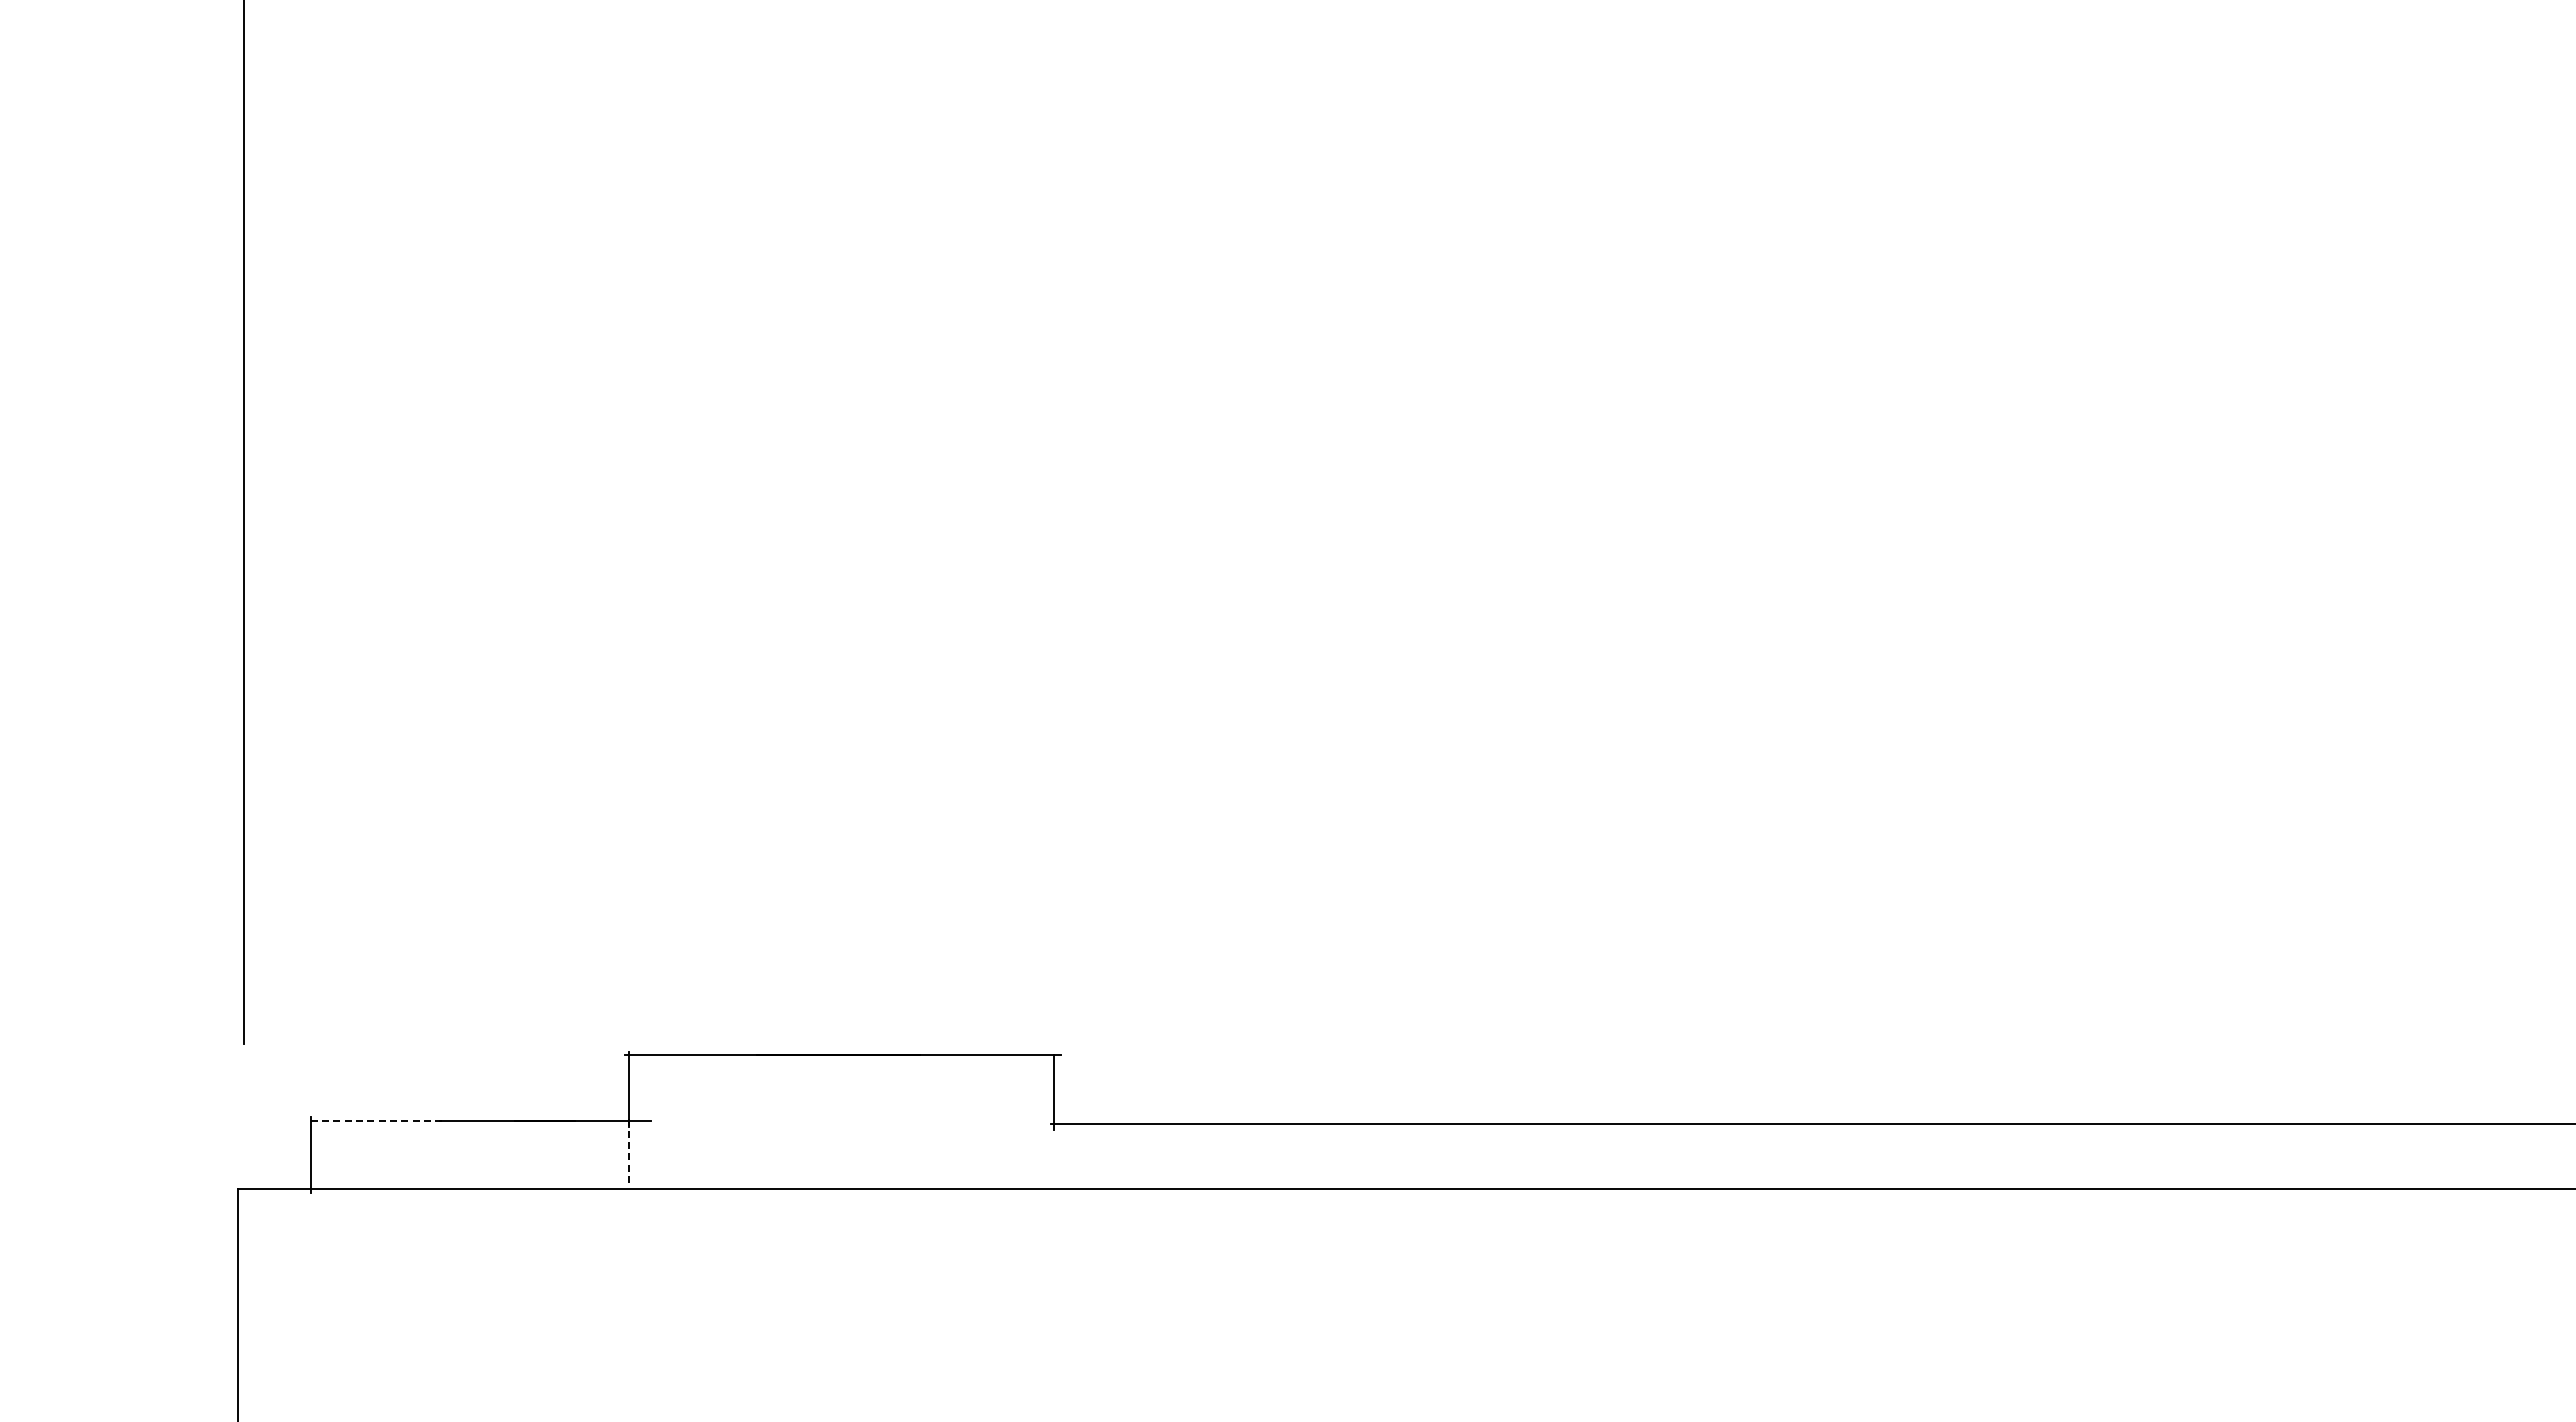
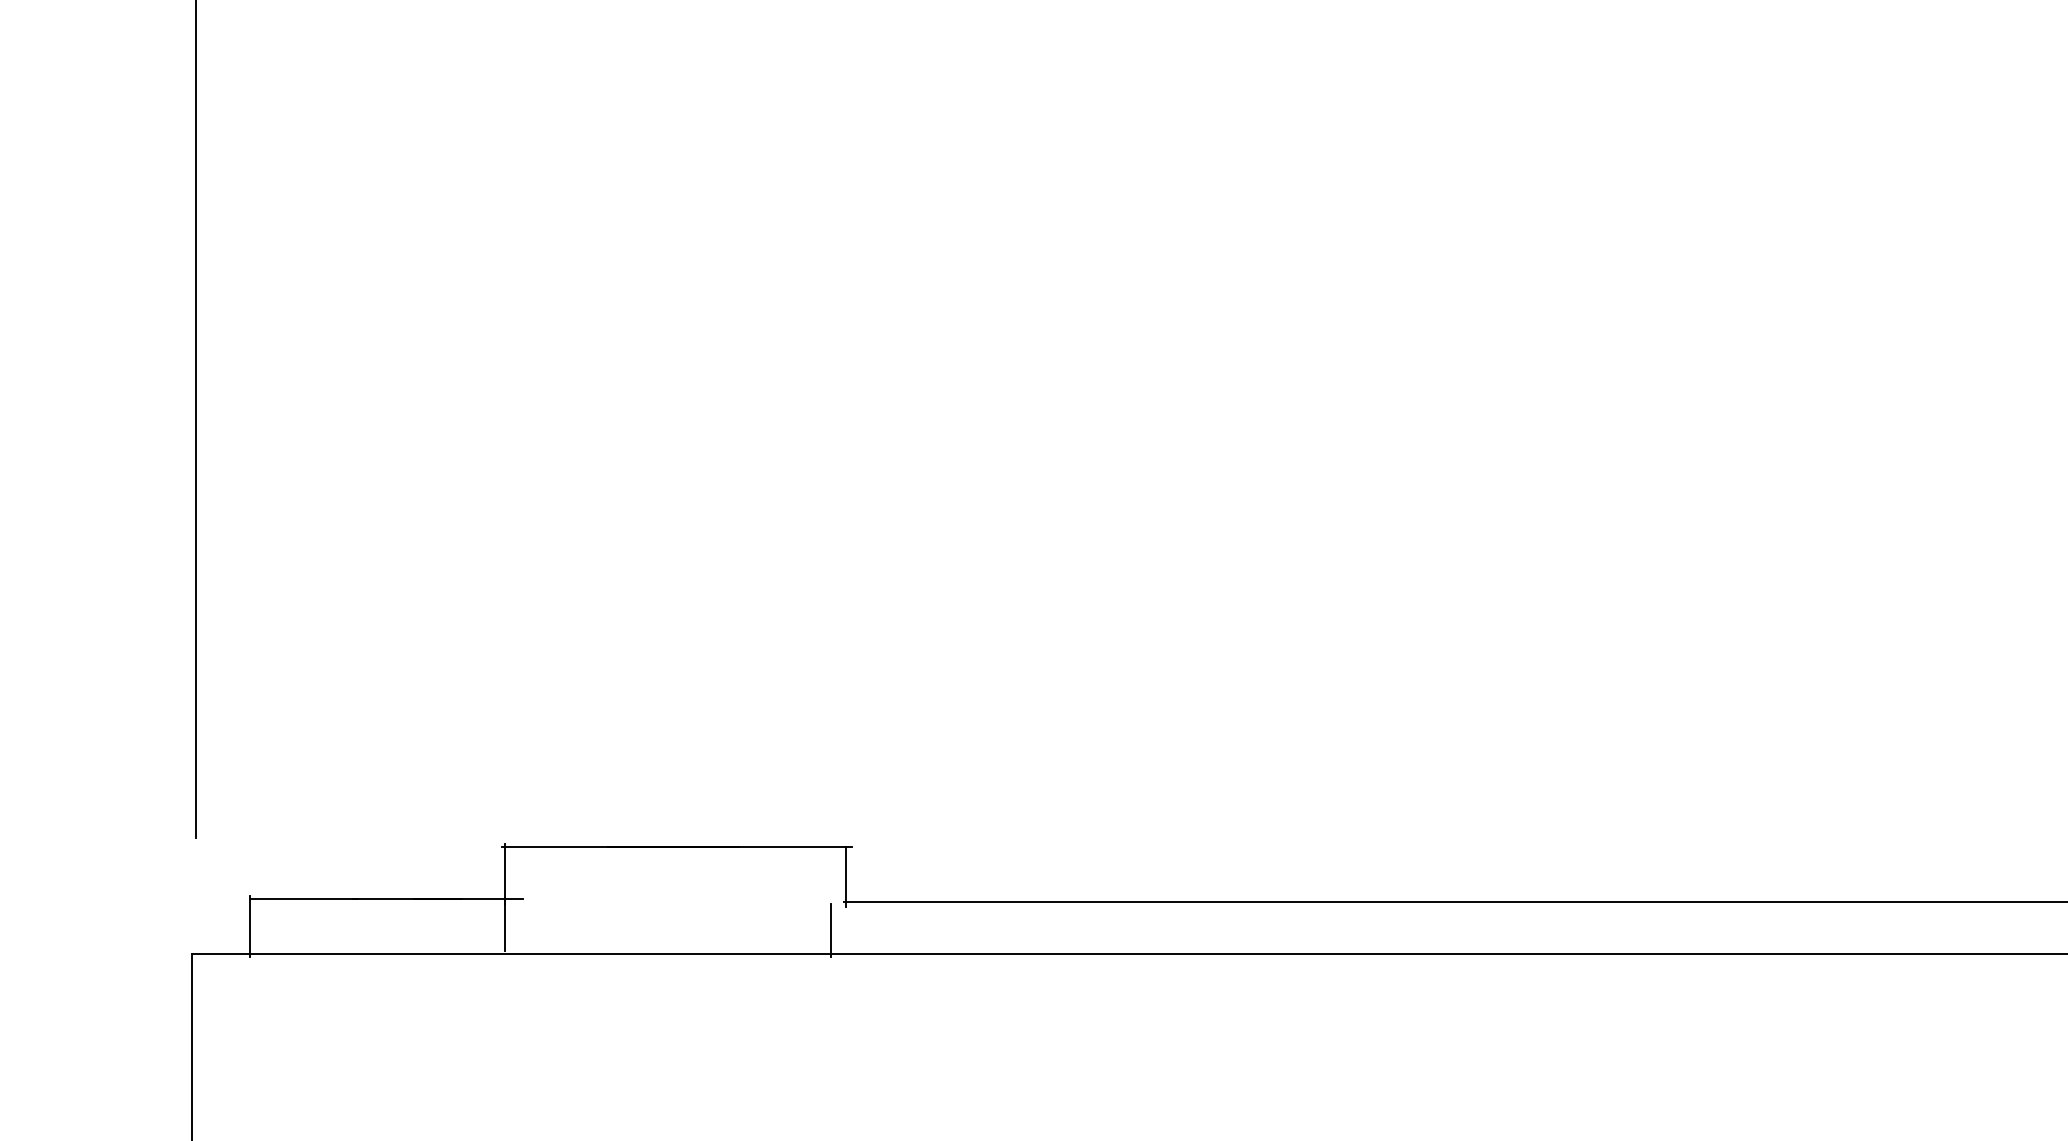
line: (378, 1120) -> (304, 899), dashed -> solid
line: (628, 1152) -> (504, 924), dashed -> solid
line: (1035, 1159) -> (831, 930), added

